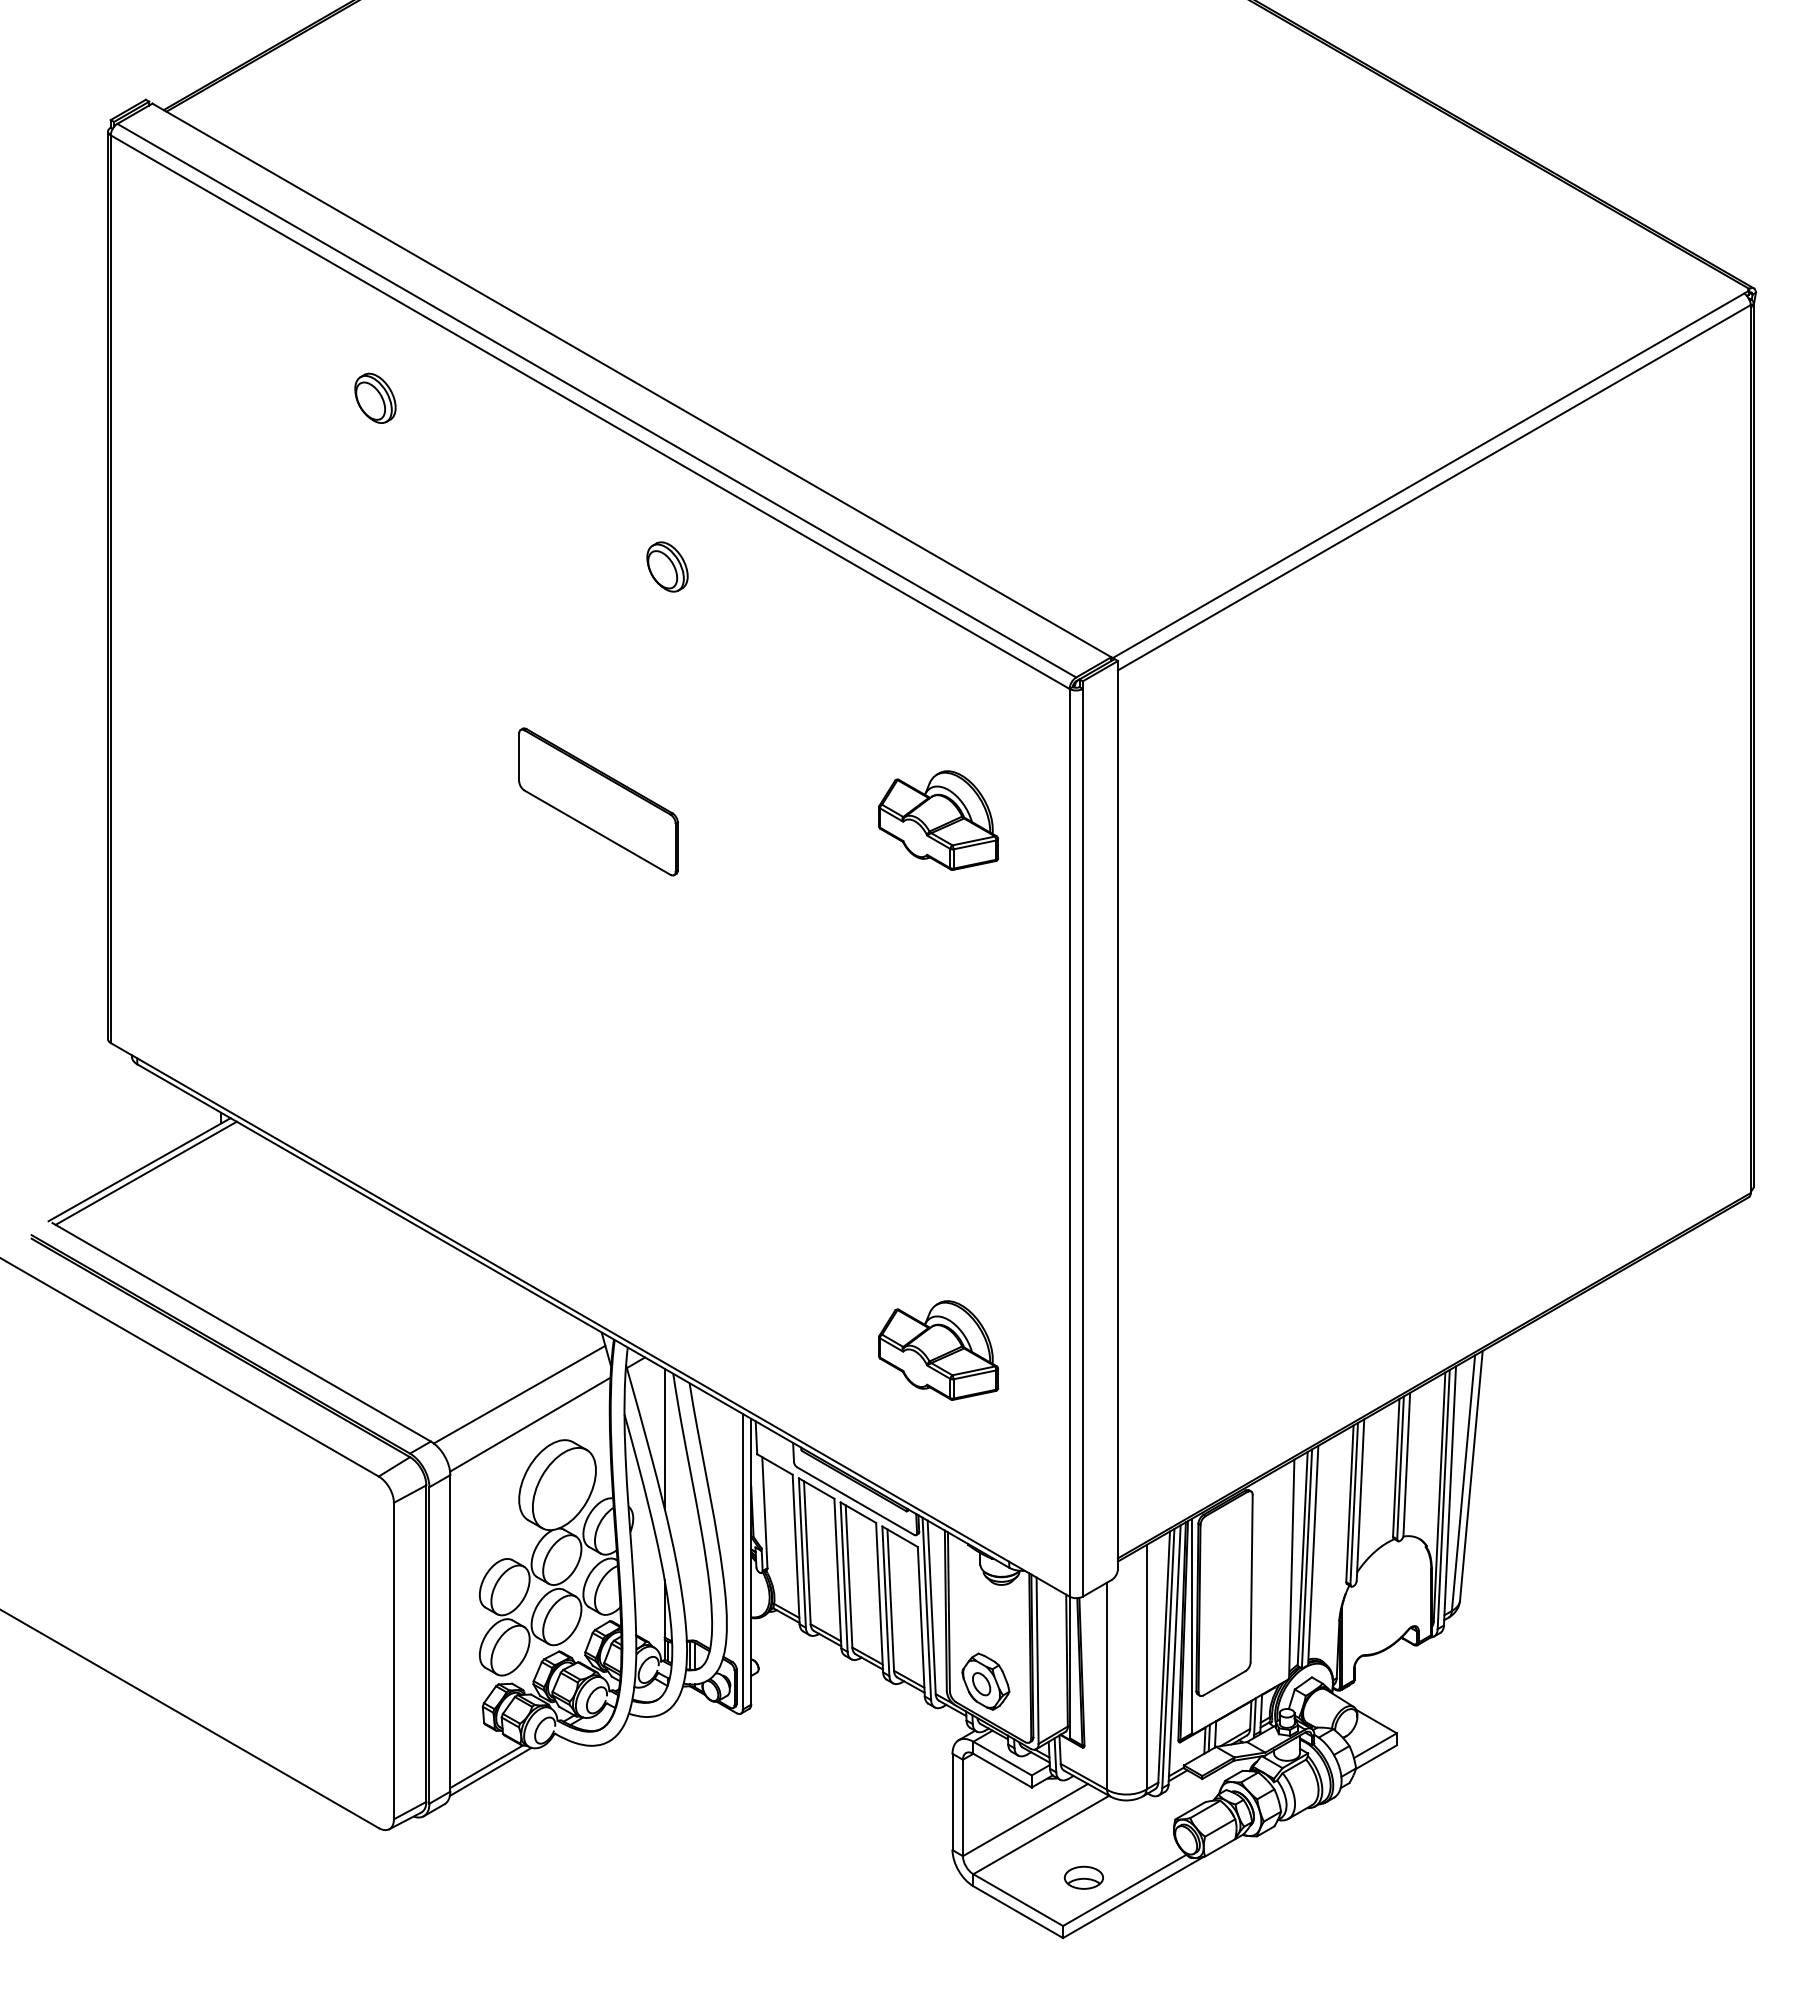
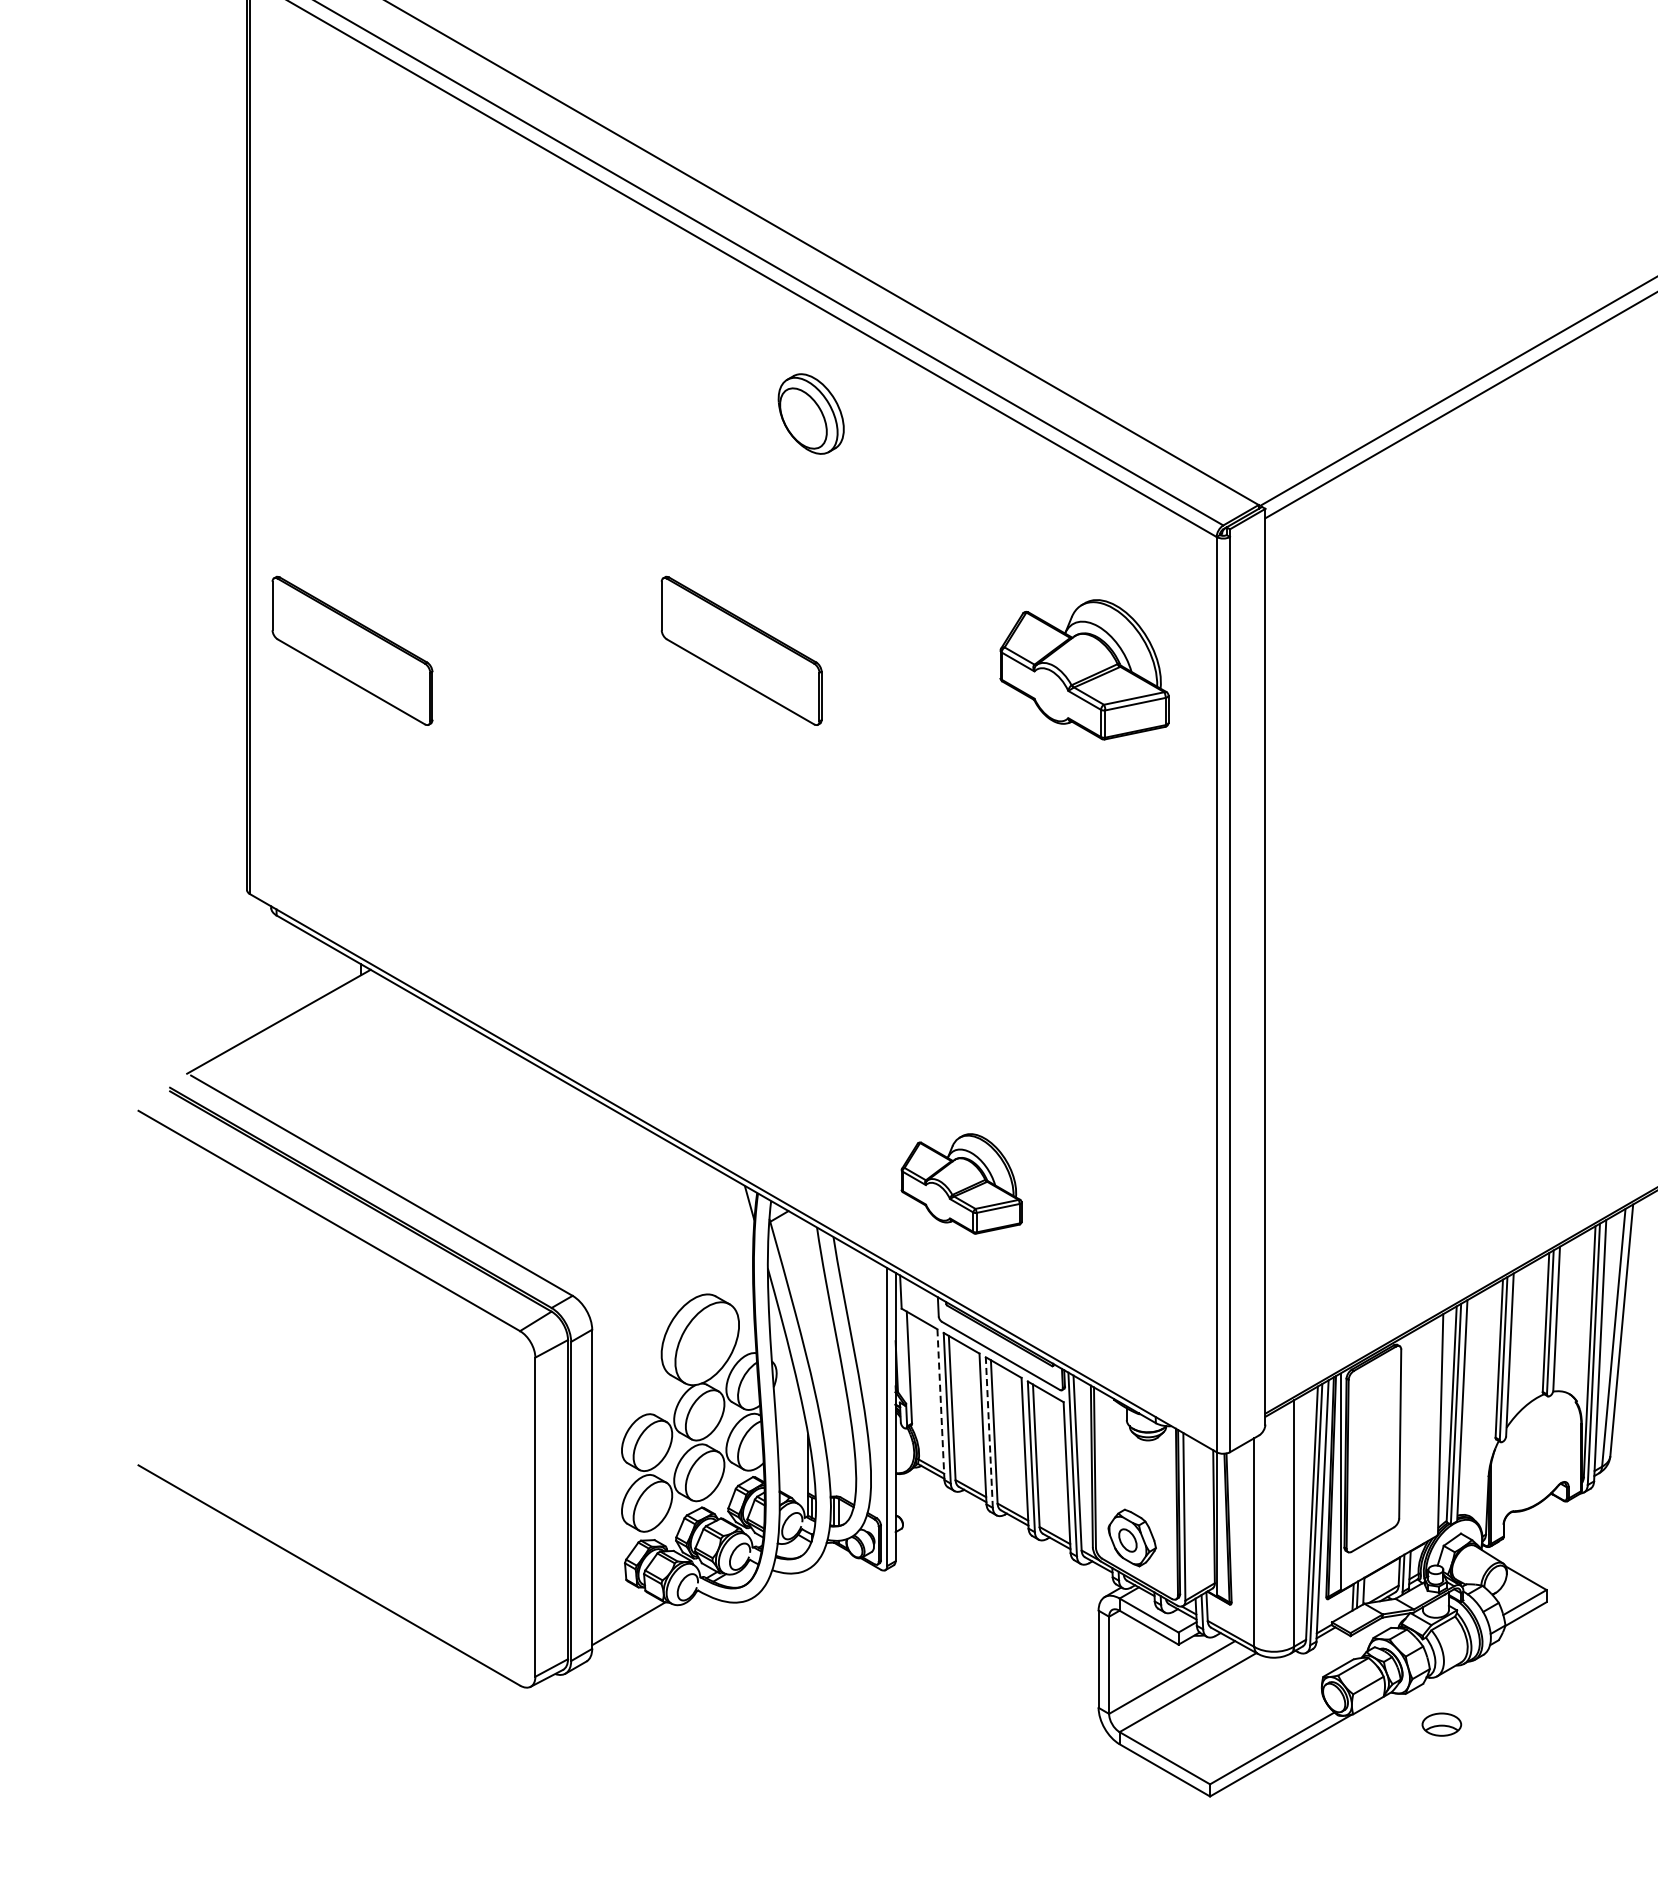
part: (375, 397) -> (516, 243), removed
part: (667, 566) -> (811, 413), size x1.6
part: (212, 801) -> (352, 650), added
part: (938, 820) -> (1084, 669), size x1.4
line: (145, 1172) -> (284, 1024), removed
part: (938, 1350) -> (961, 1183), moved
line: (519, 1394) -> (661, 1248), removed
line: (530, 1424) -> (673, 1278), removed
line: (664, 1438) -> (808, 1292), removed
line: (796, 1549) -> (941, 1404), solid -> dashed
line: (844, 1577) -> (989, 1432), solid -> dashed
line: (490, 1771) -> (632, 1628), removed
part: (1083, 1877) -> (1441, 1724), moved

